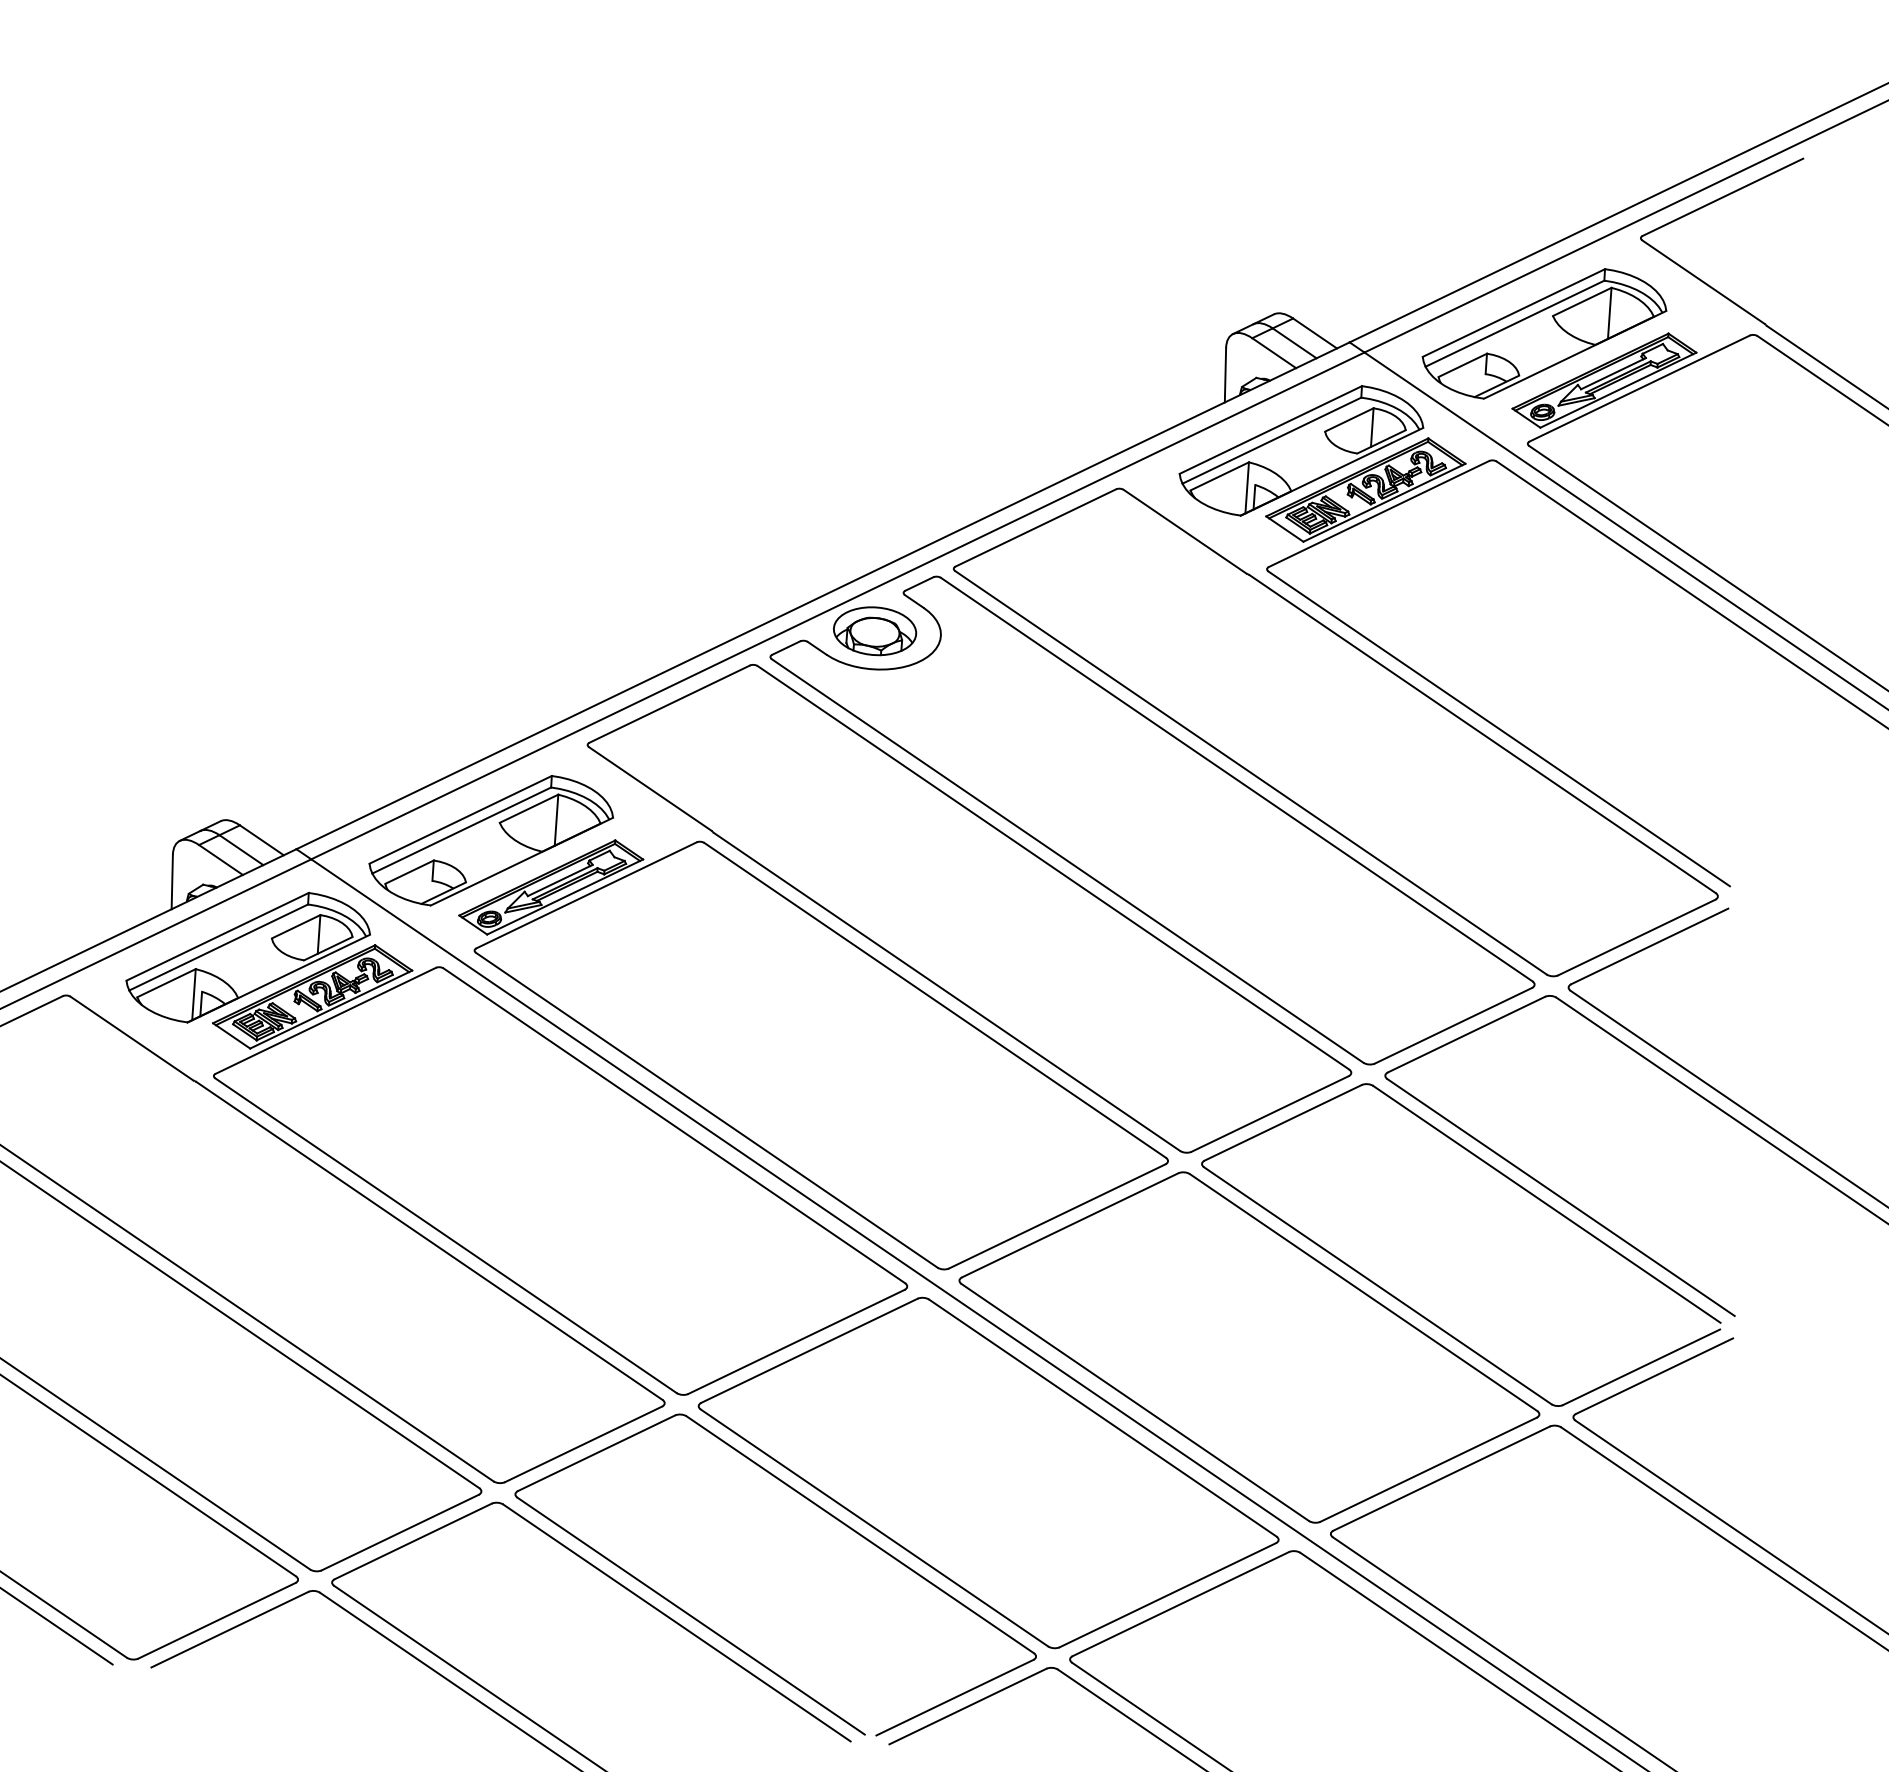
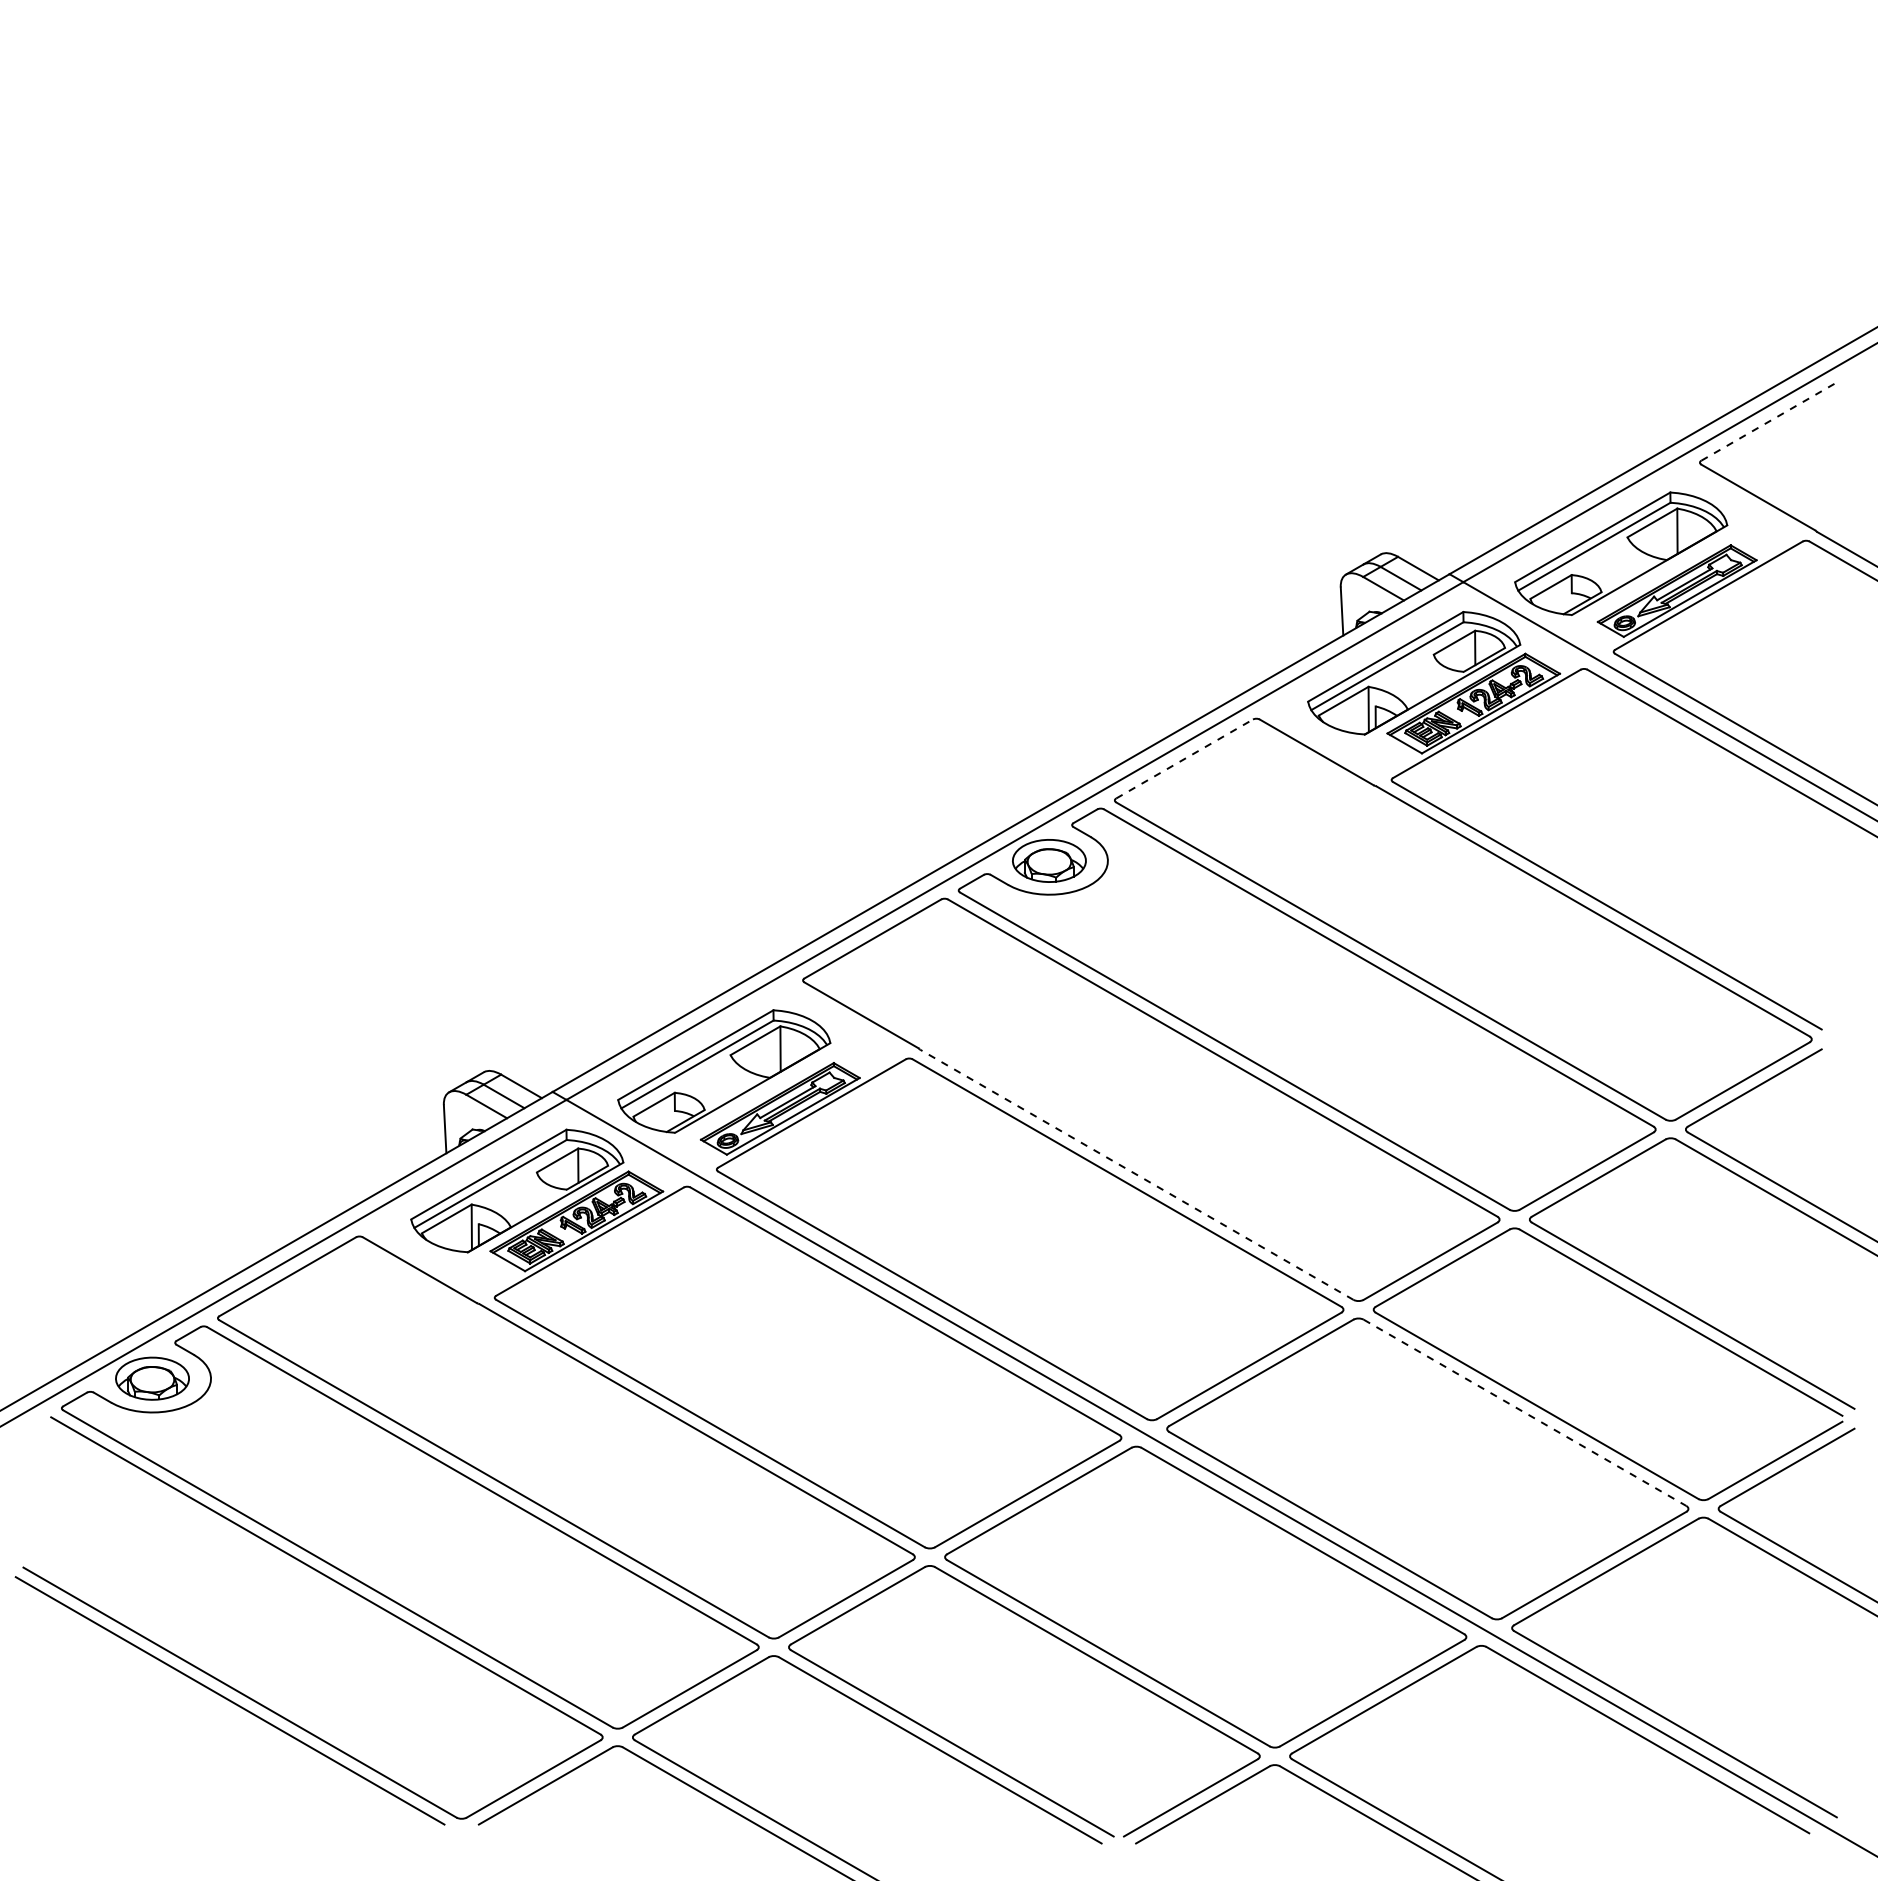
line: (1722, 197) -> (1769, 421), solid -> dashed
line: (1035, 528) -> (1184, 759), solid -> dashed
line: (946, 991) -> (1136, 1174), solid -> dashed
line: (1364, 1293) -> (1525, 1413), solid -> dashed

